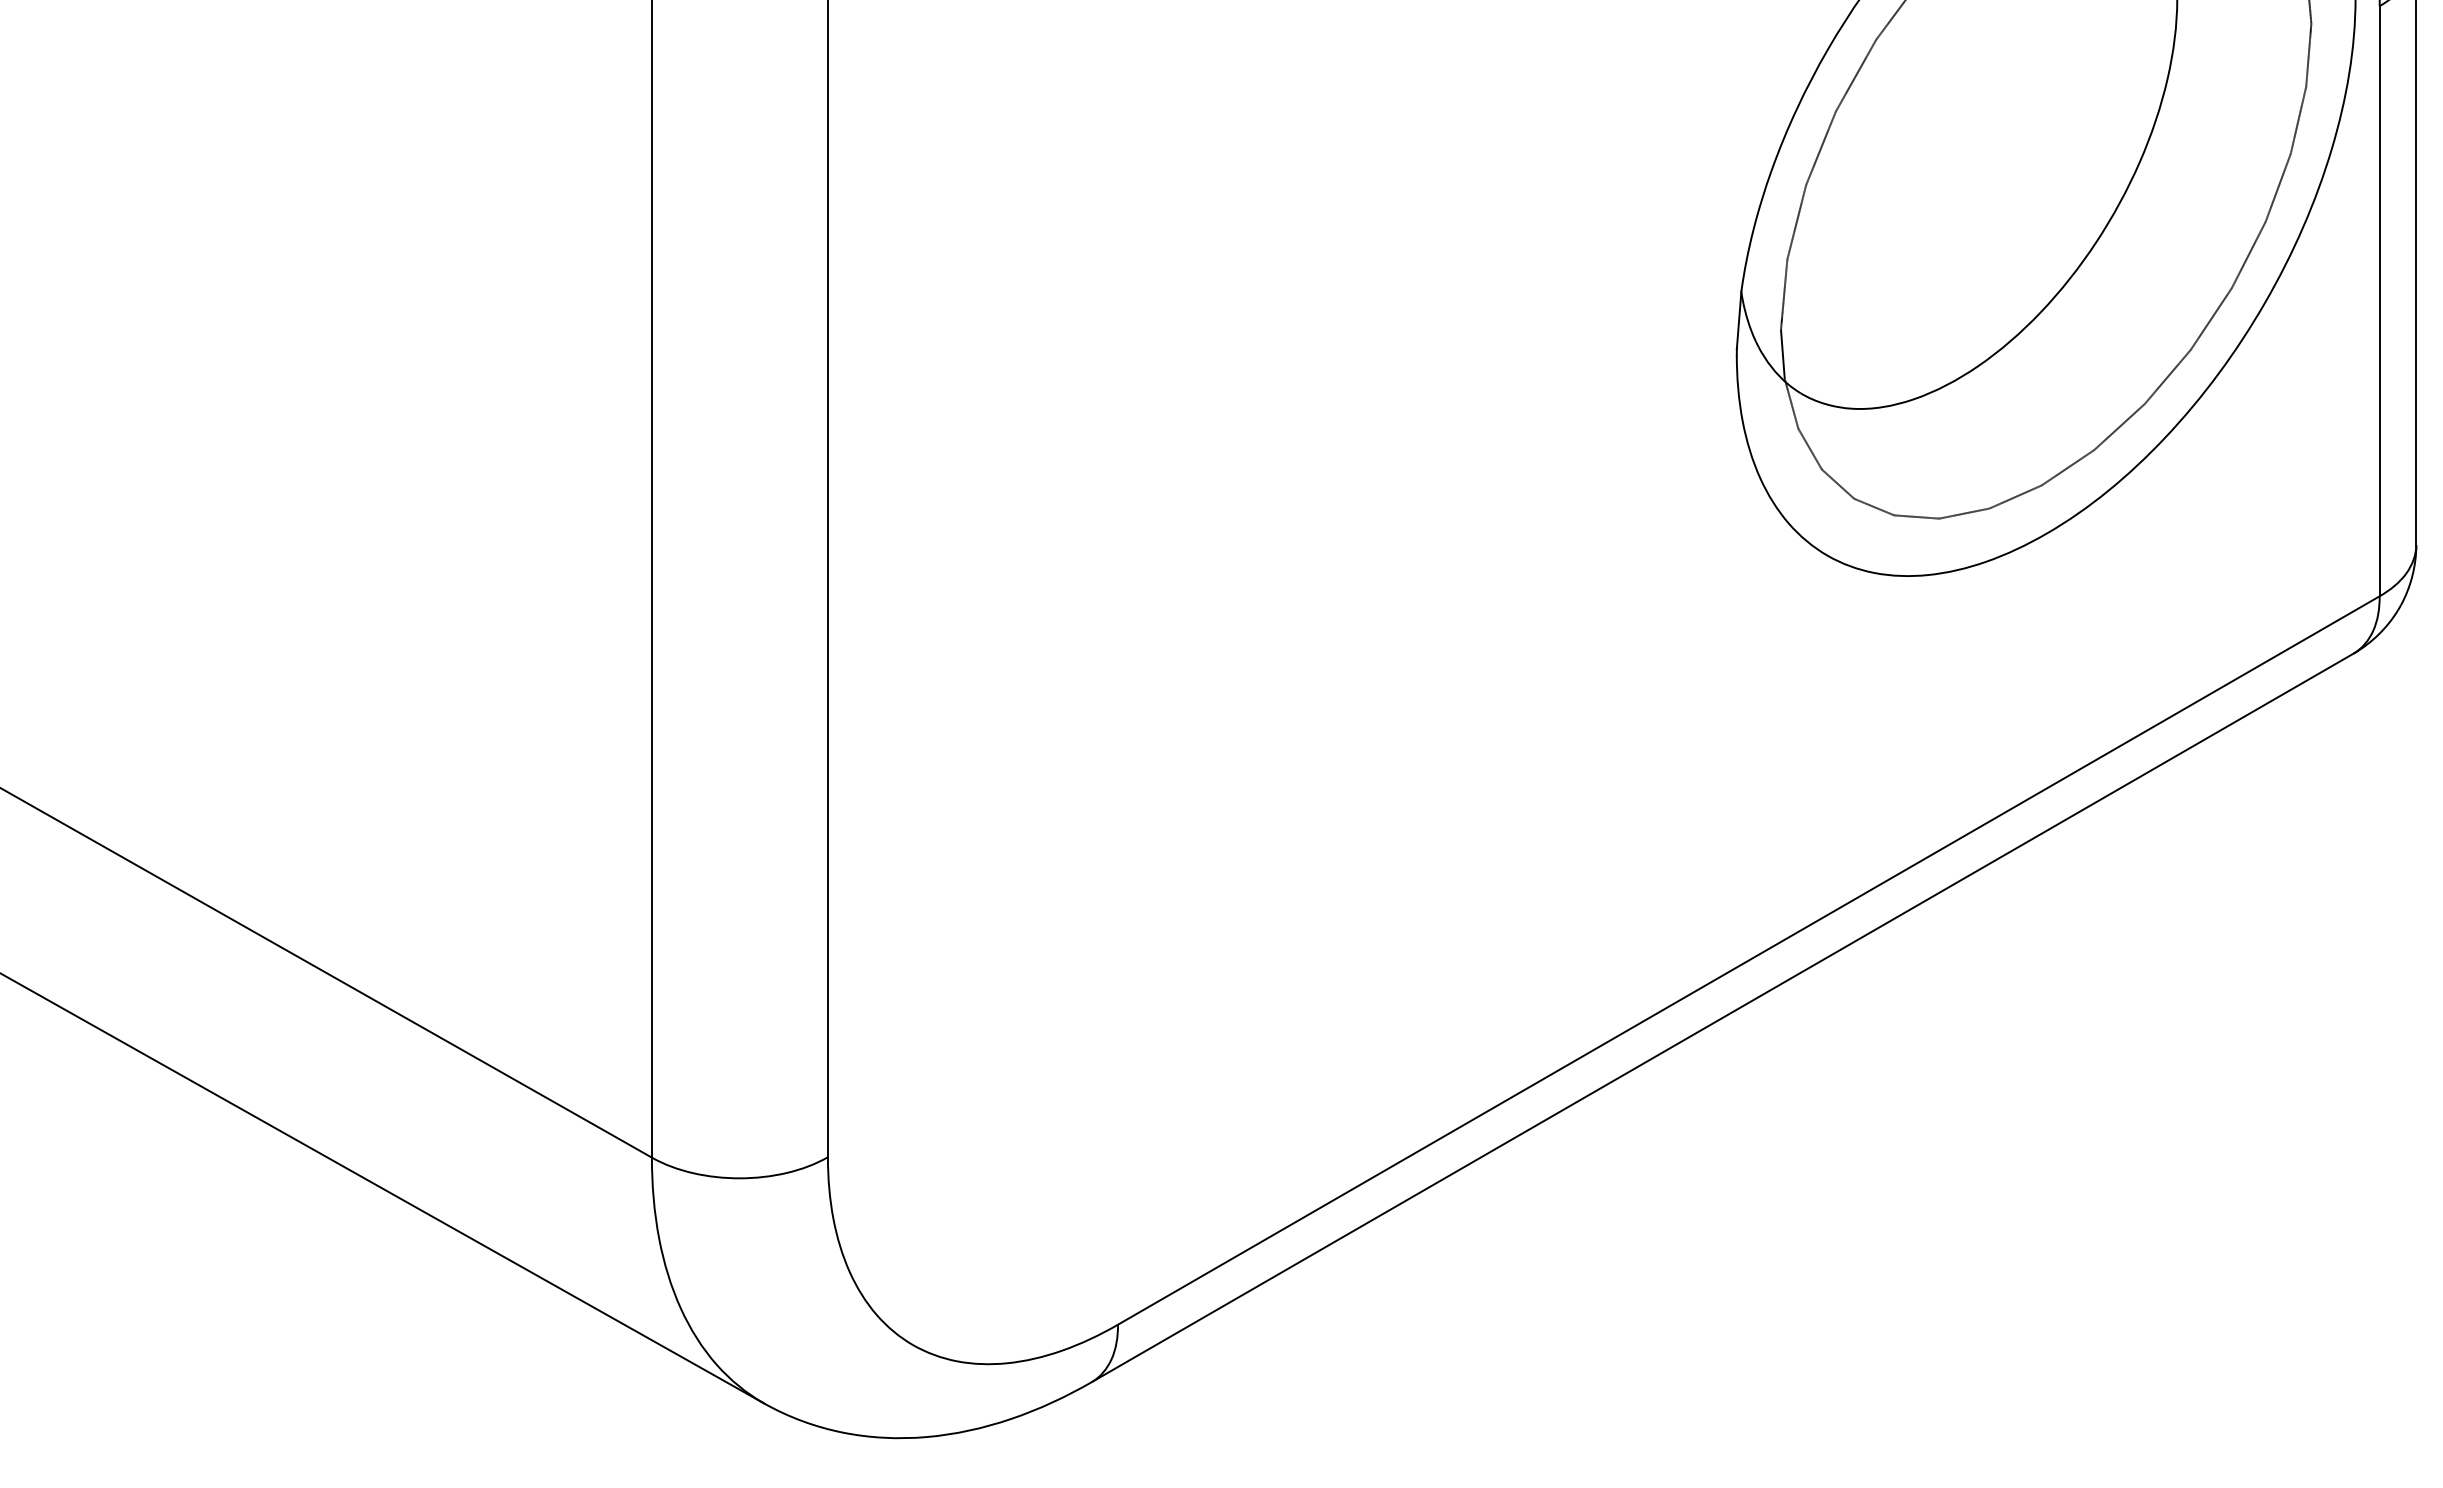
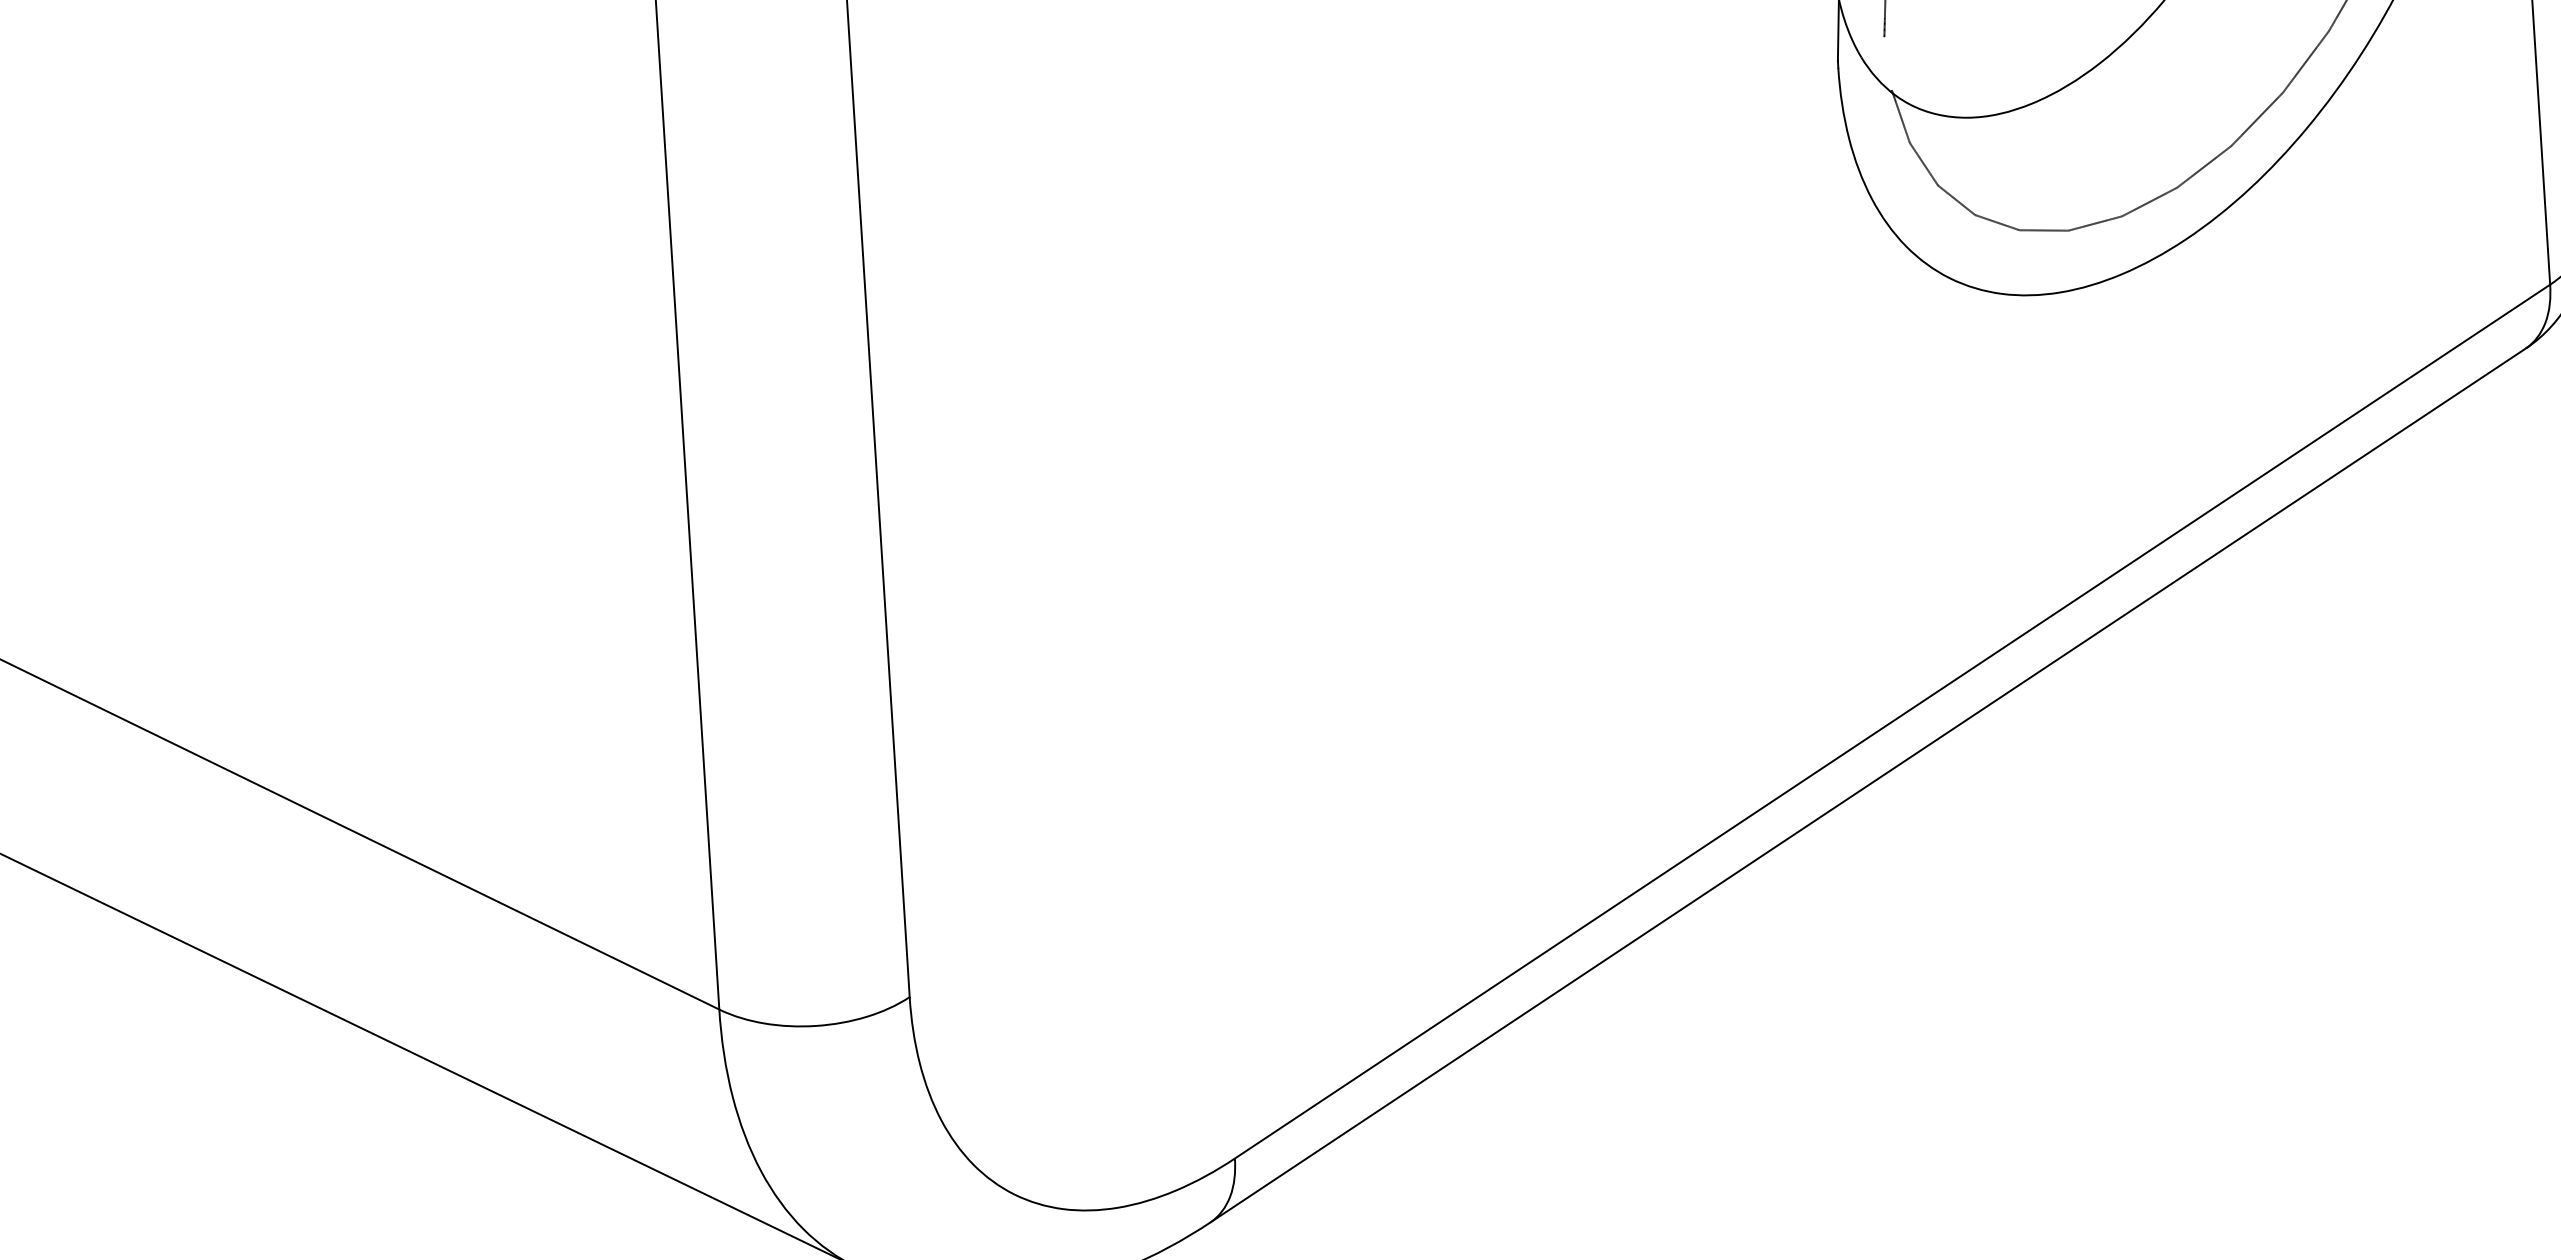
line: (1782, 353) -> (1887, 62), removed

